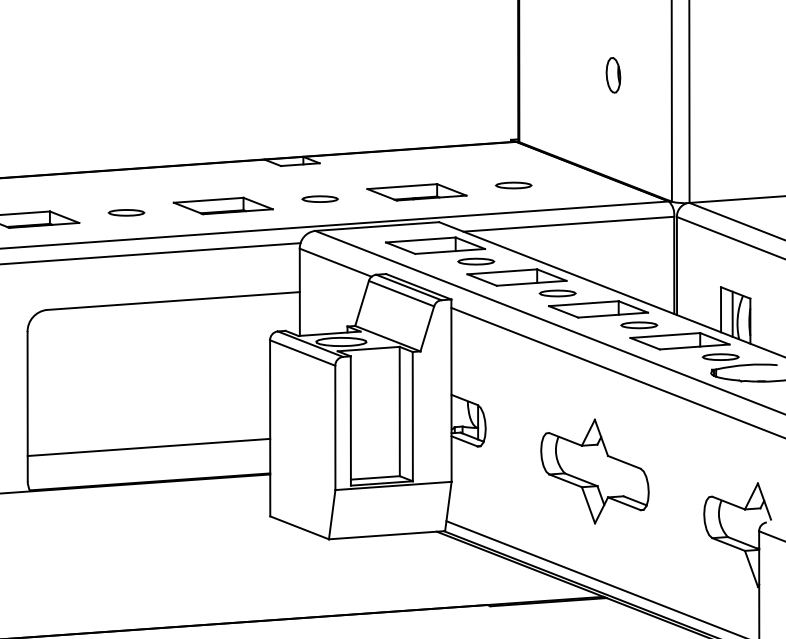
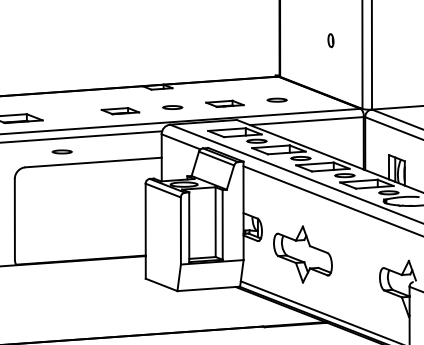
part: (612, 74) -> (330, 40), size x0.7
part: (416, 191) -> (224, 103), size x0.7
part: (223, 204) -> (120, 110), size x0.7
part: (125, 212) -> (61, 151), moved
line: (147, 447) -> (79, 241), removed
part: (594, 471) -> (302, 254), moved

